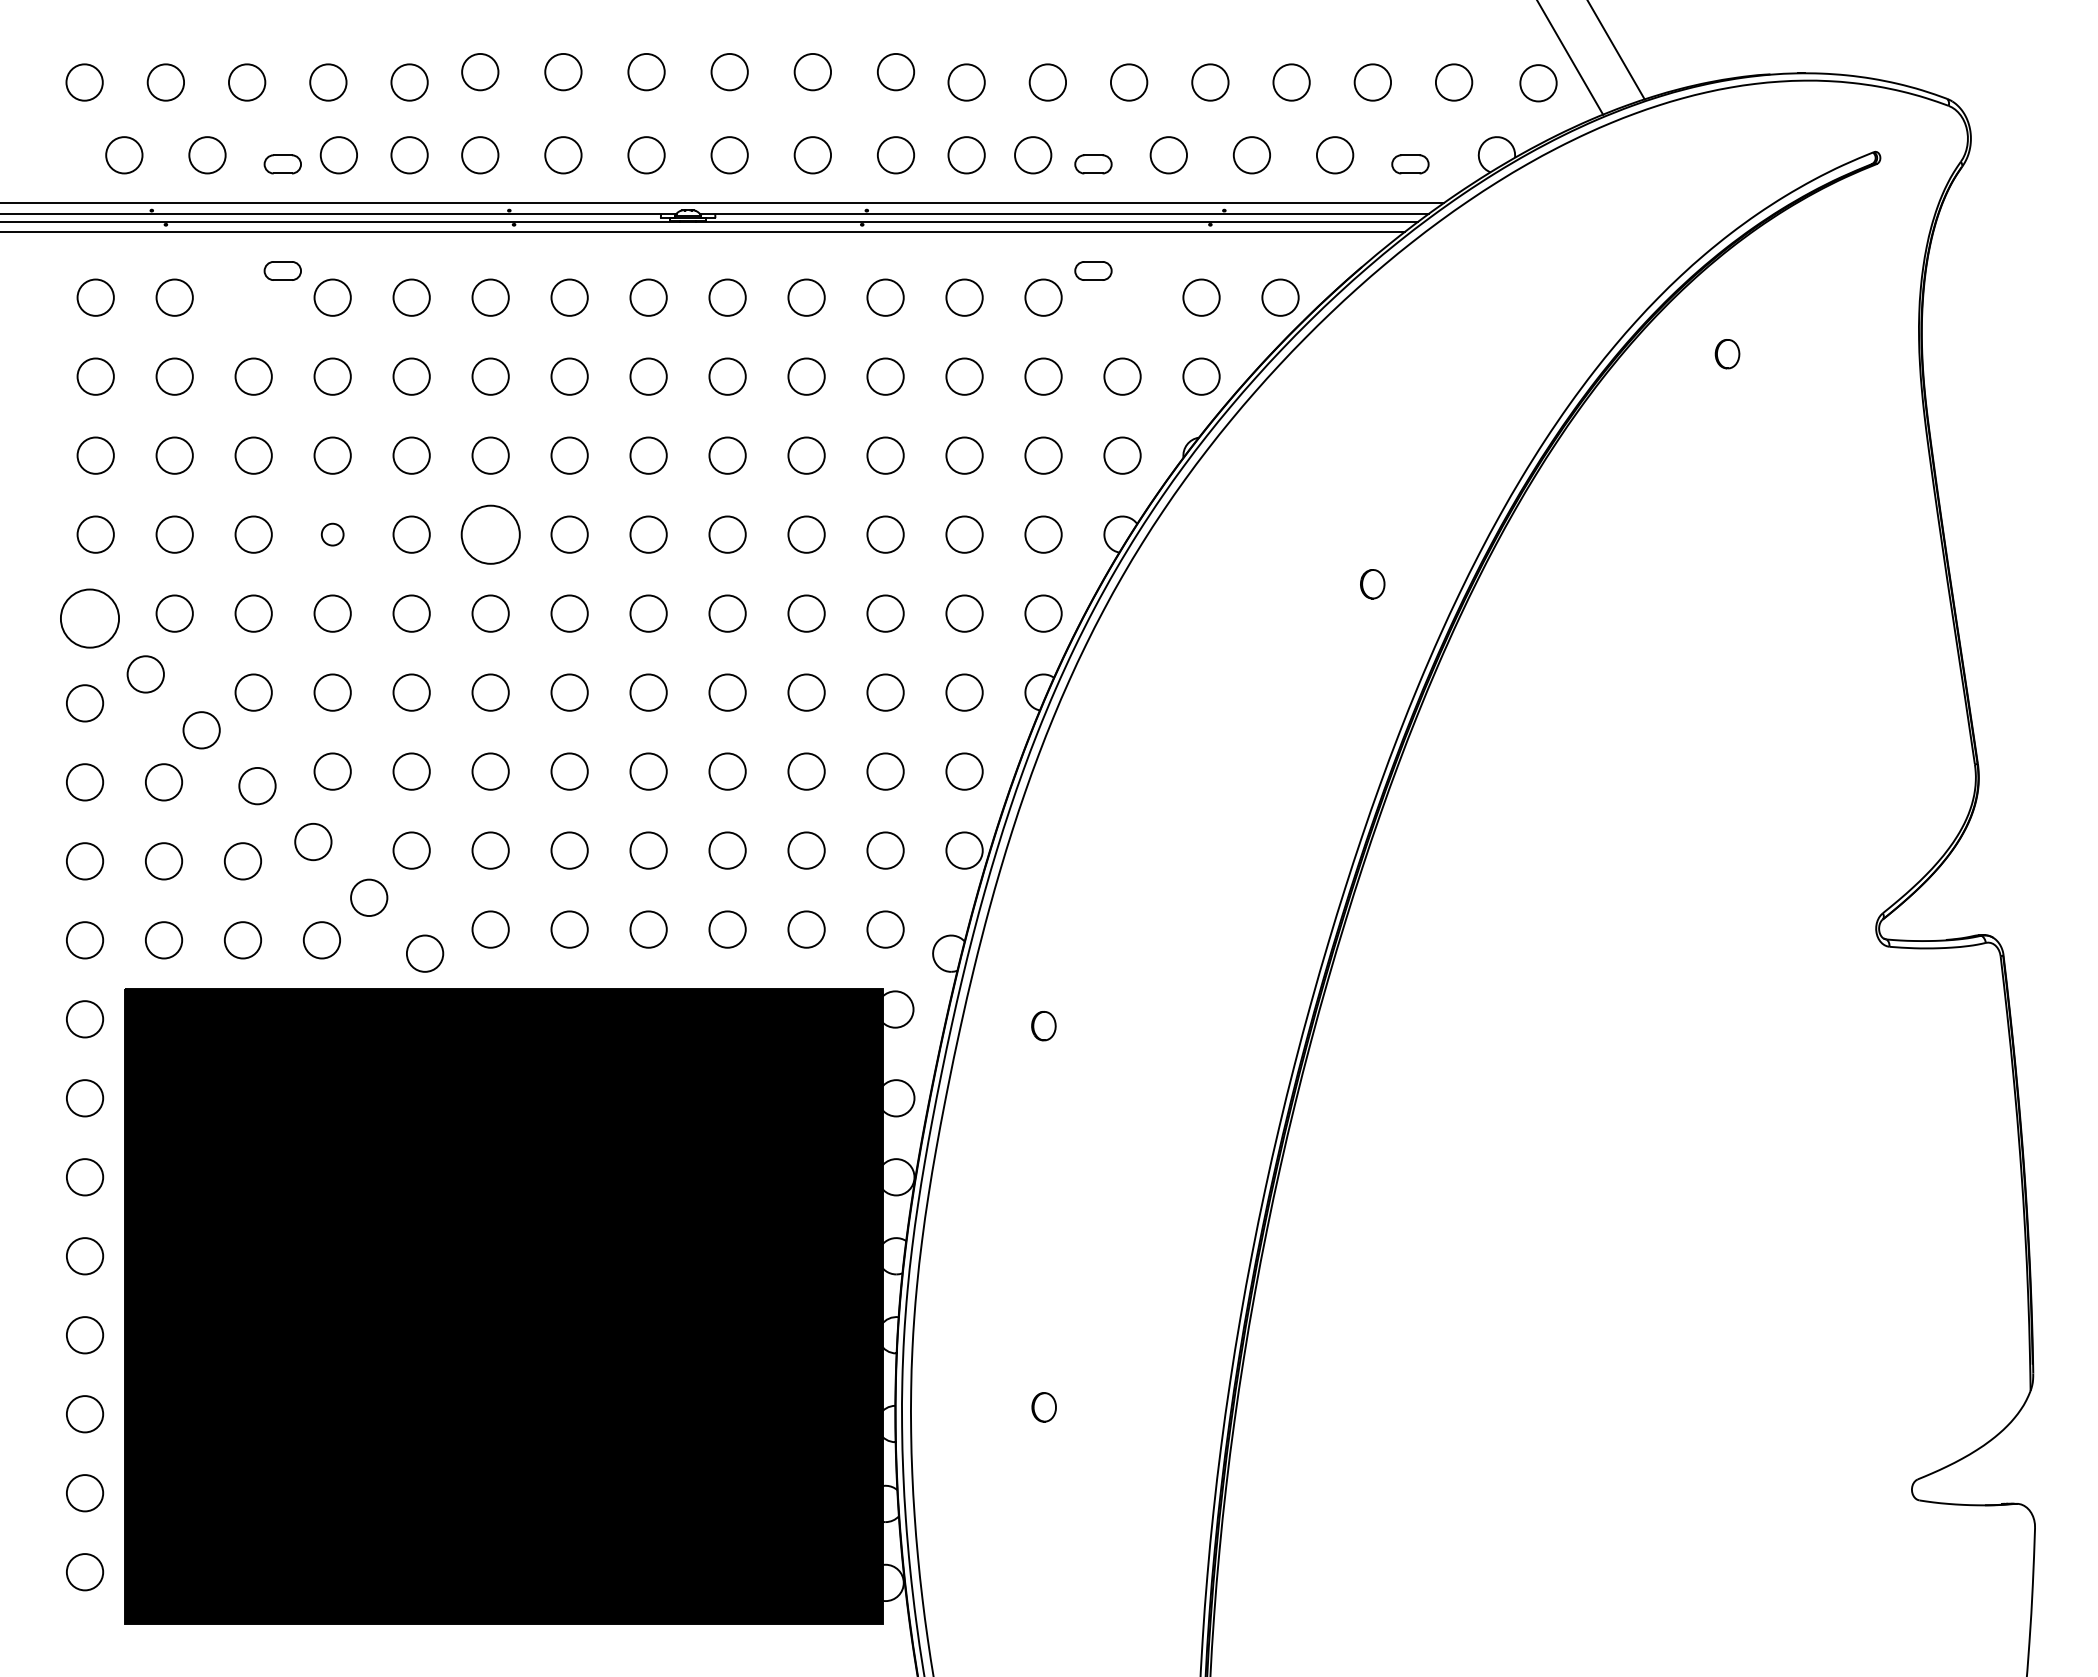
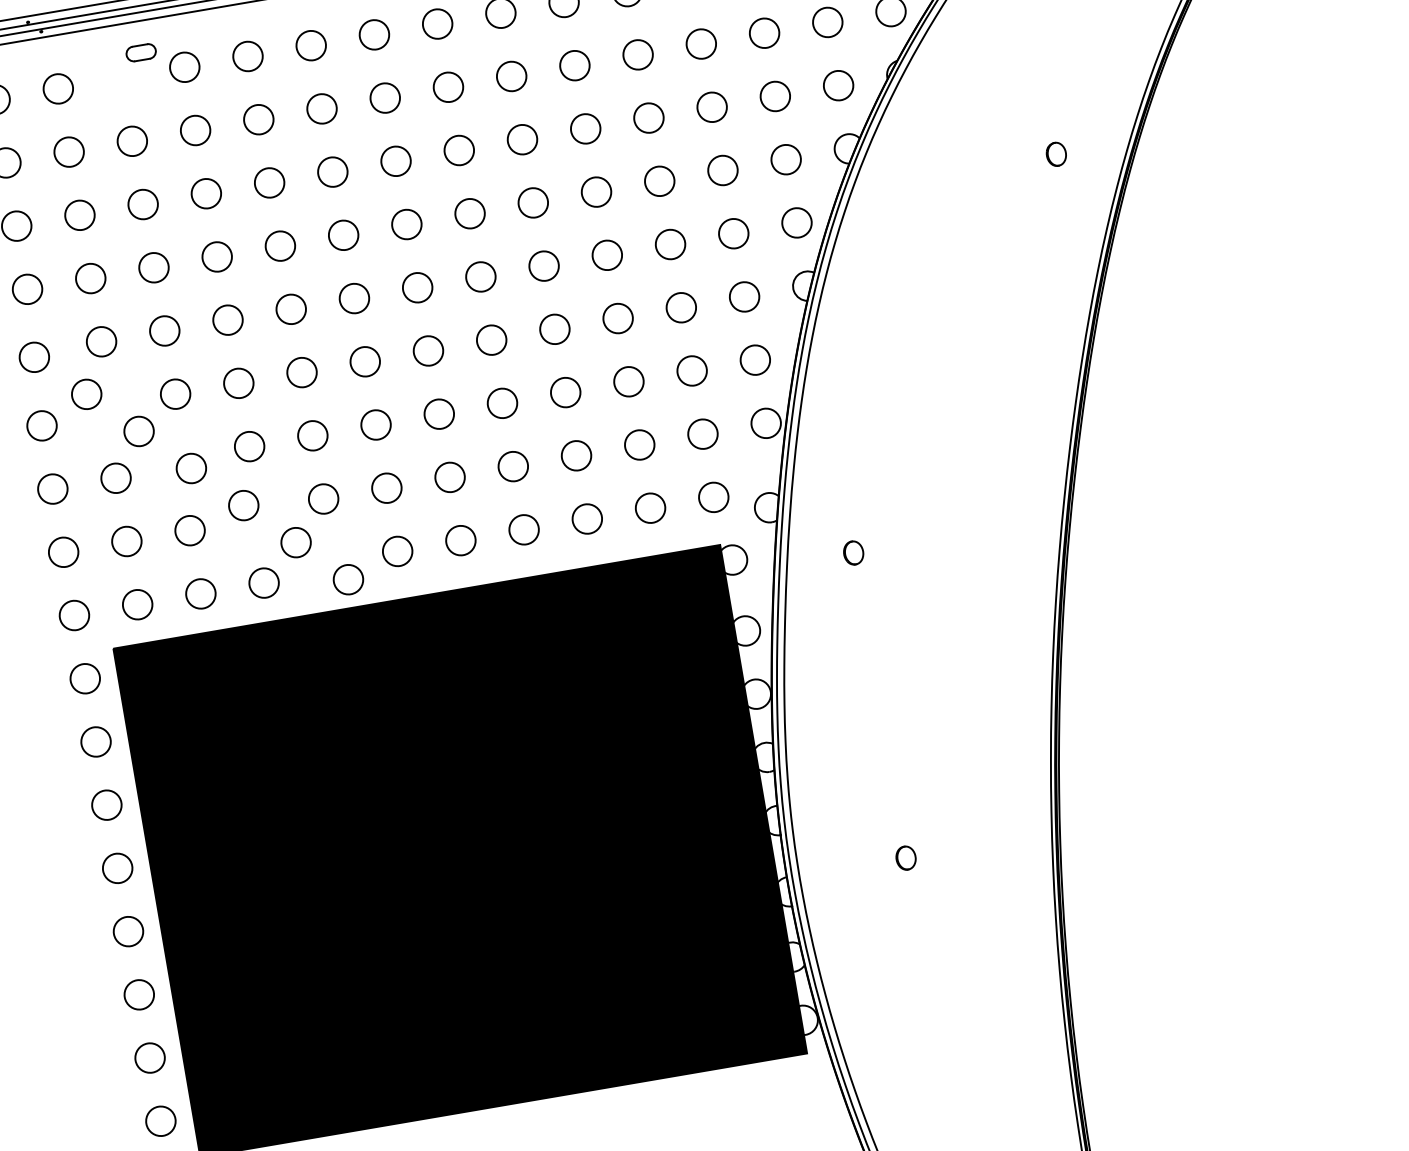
circle: (332, 534) -> (217, 256), size x1.67
circle: (490, 534) -> (343, 235), size x0.62
circle: (89, 618) -> (34, 357), size x0.62

